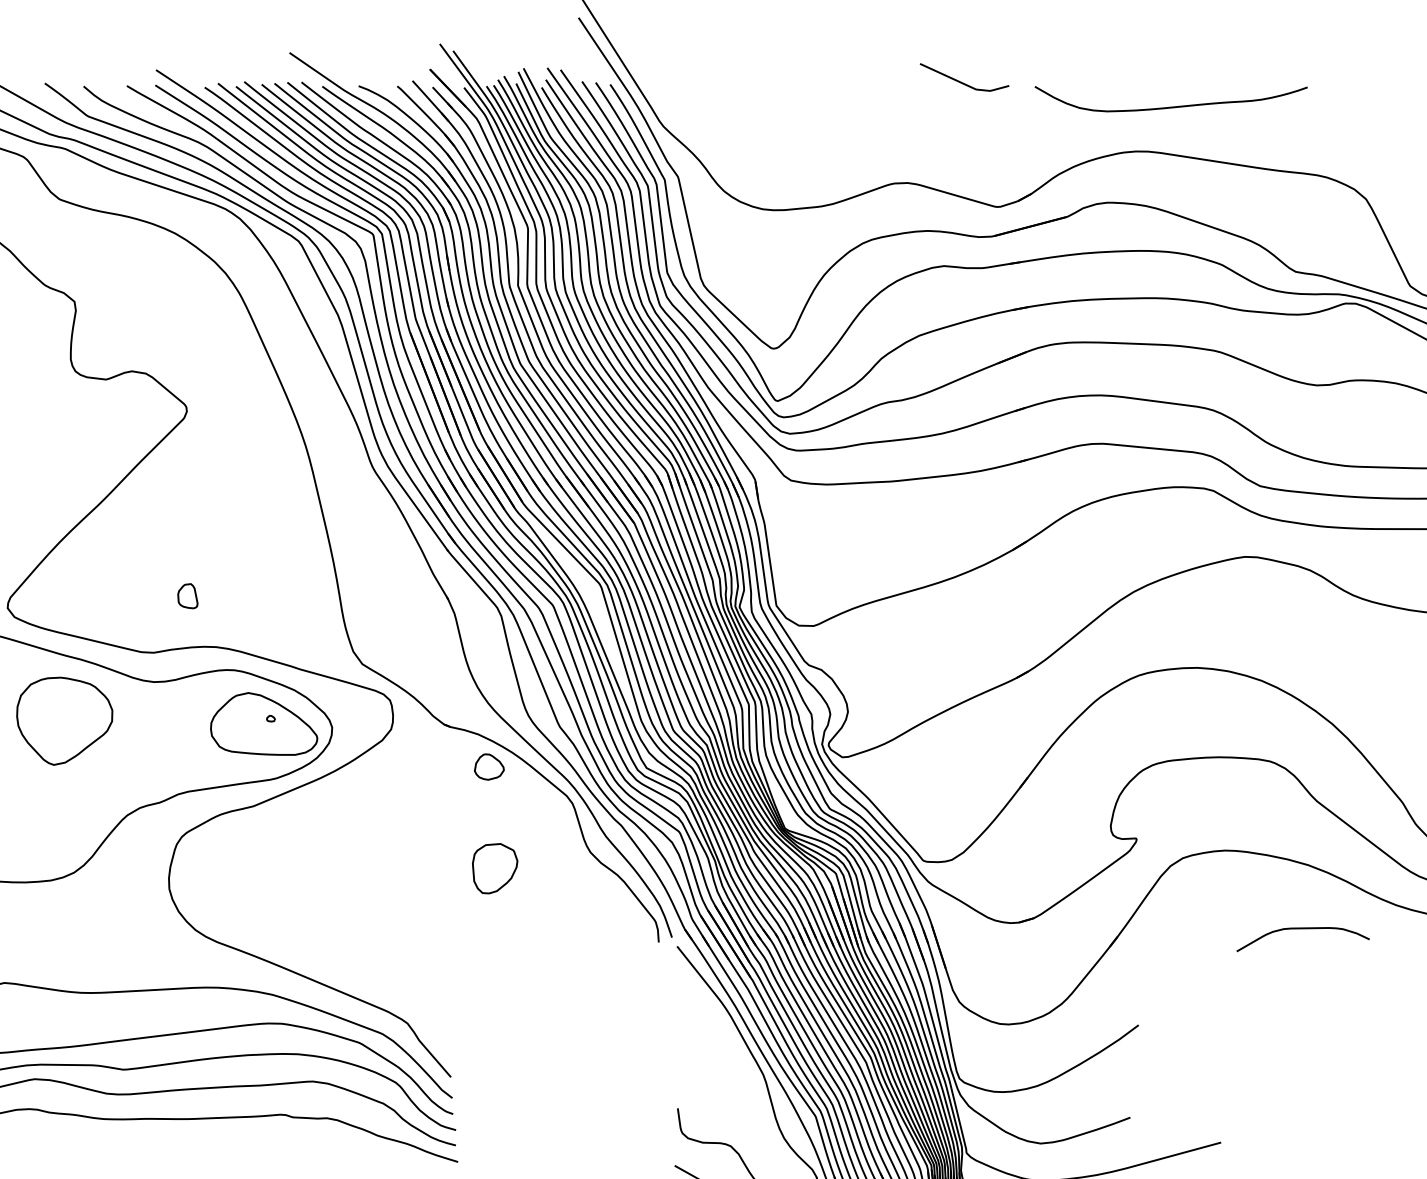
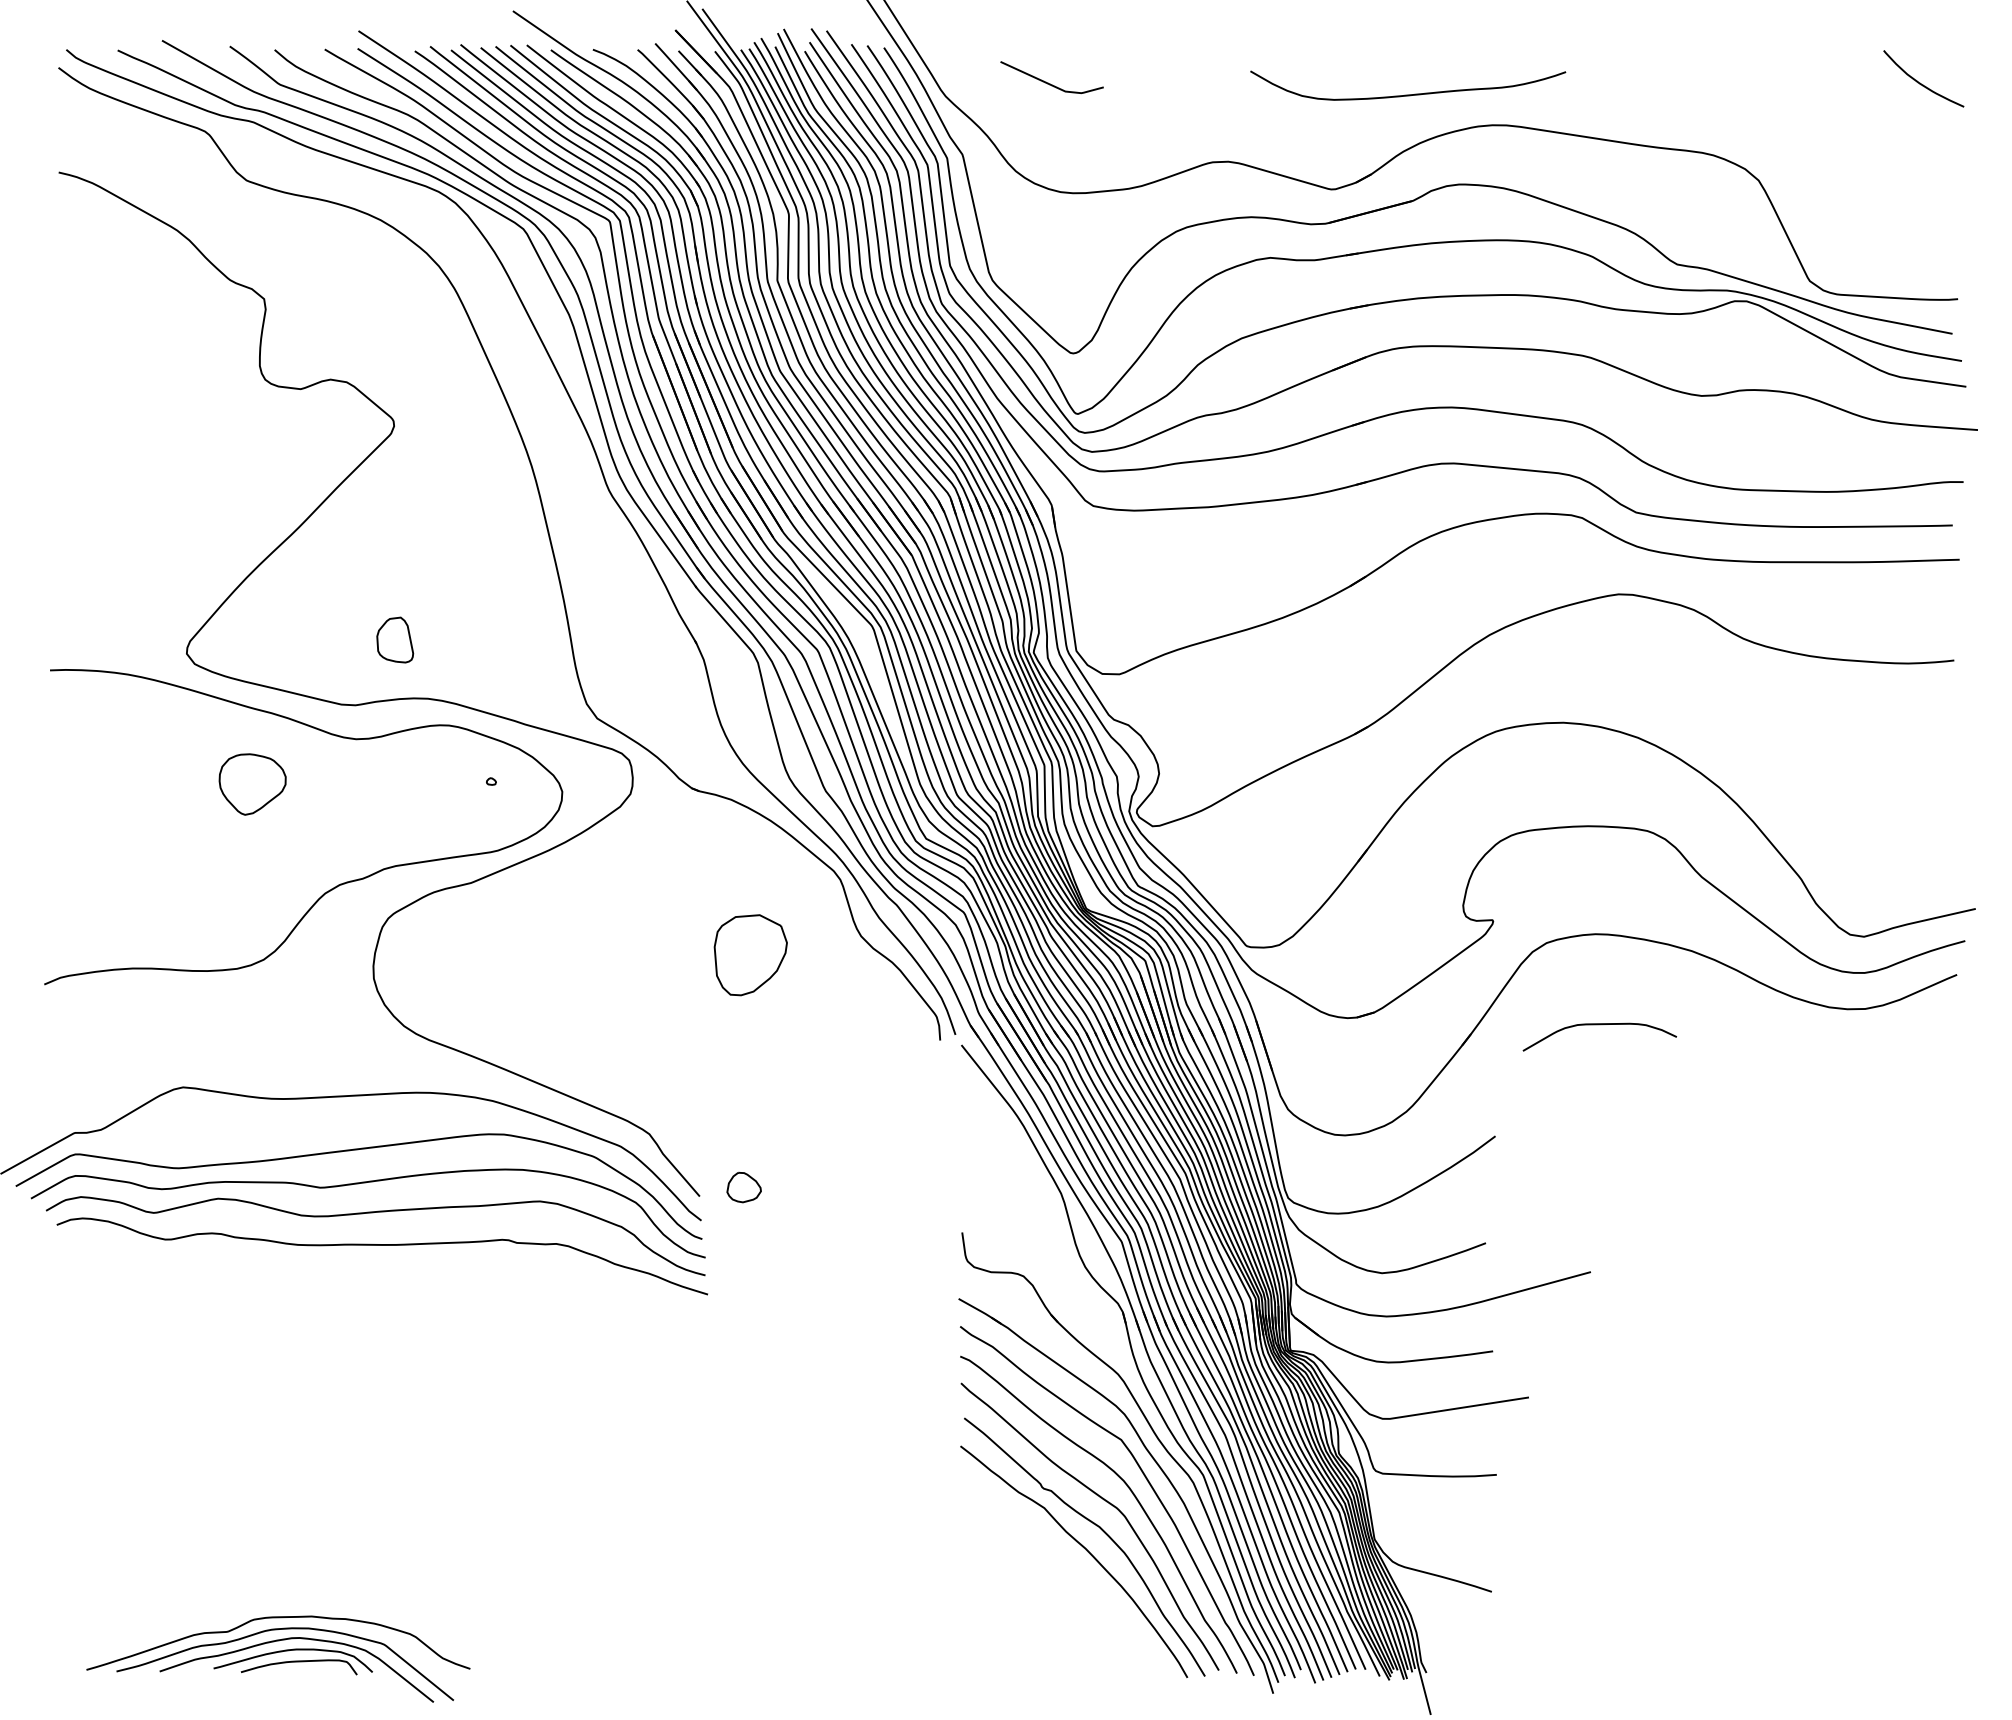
line: (961, 81) -> (1048, 82), moved
curve: (1171, 106) -> (1408, 94), moved
part: (188, 595) -> (395, 639), size x1.6
part: (64, 721) -> (252, 784), size x0.6
part: (264, 723) -> (483, 787), removed
part: (488, 767) -> (743, 1187), moved
part: (494, 868) -> (750, 954), size x1.4
curve: (1302, 929) -> (1599, 1025), moved

